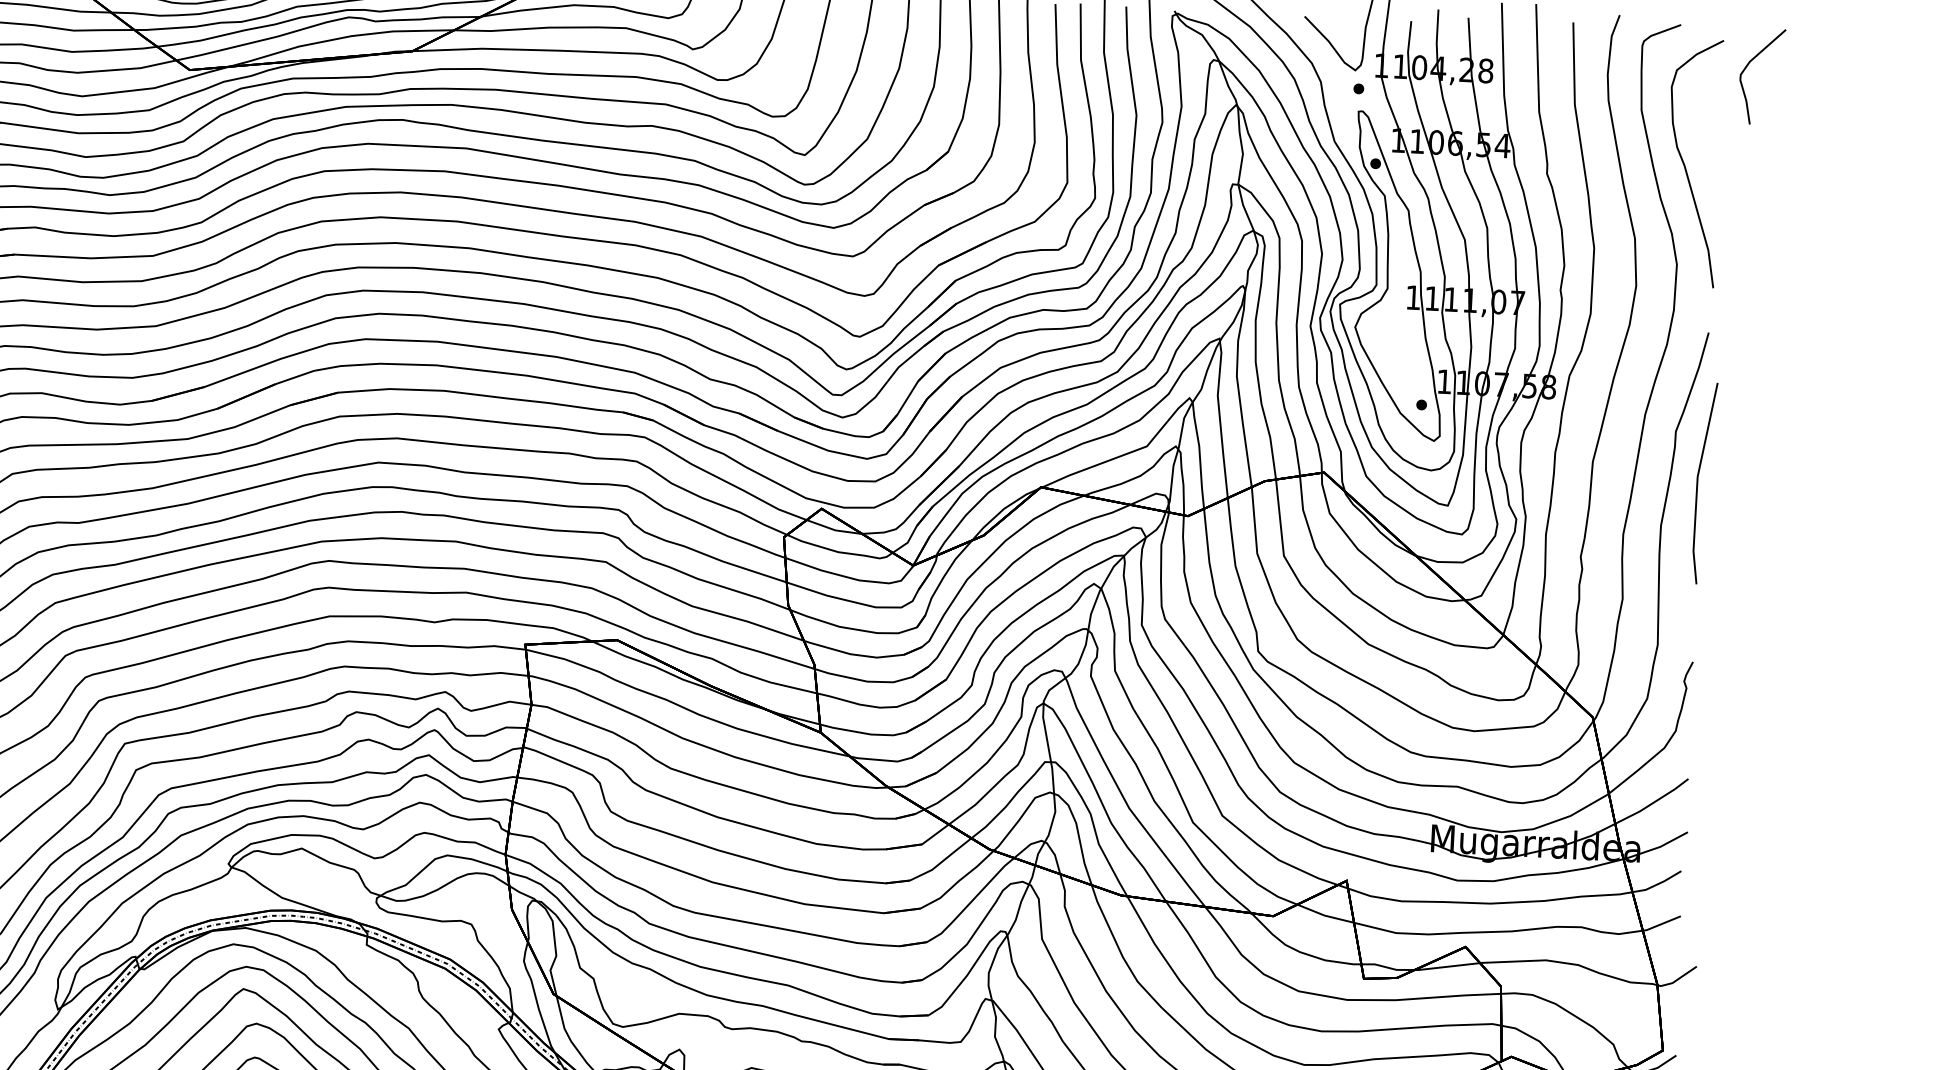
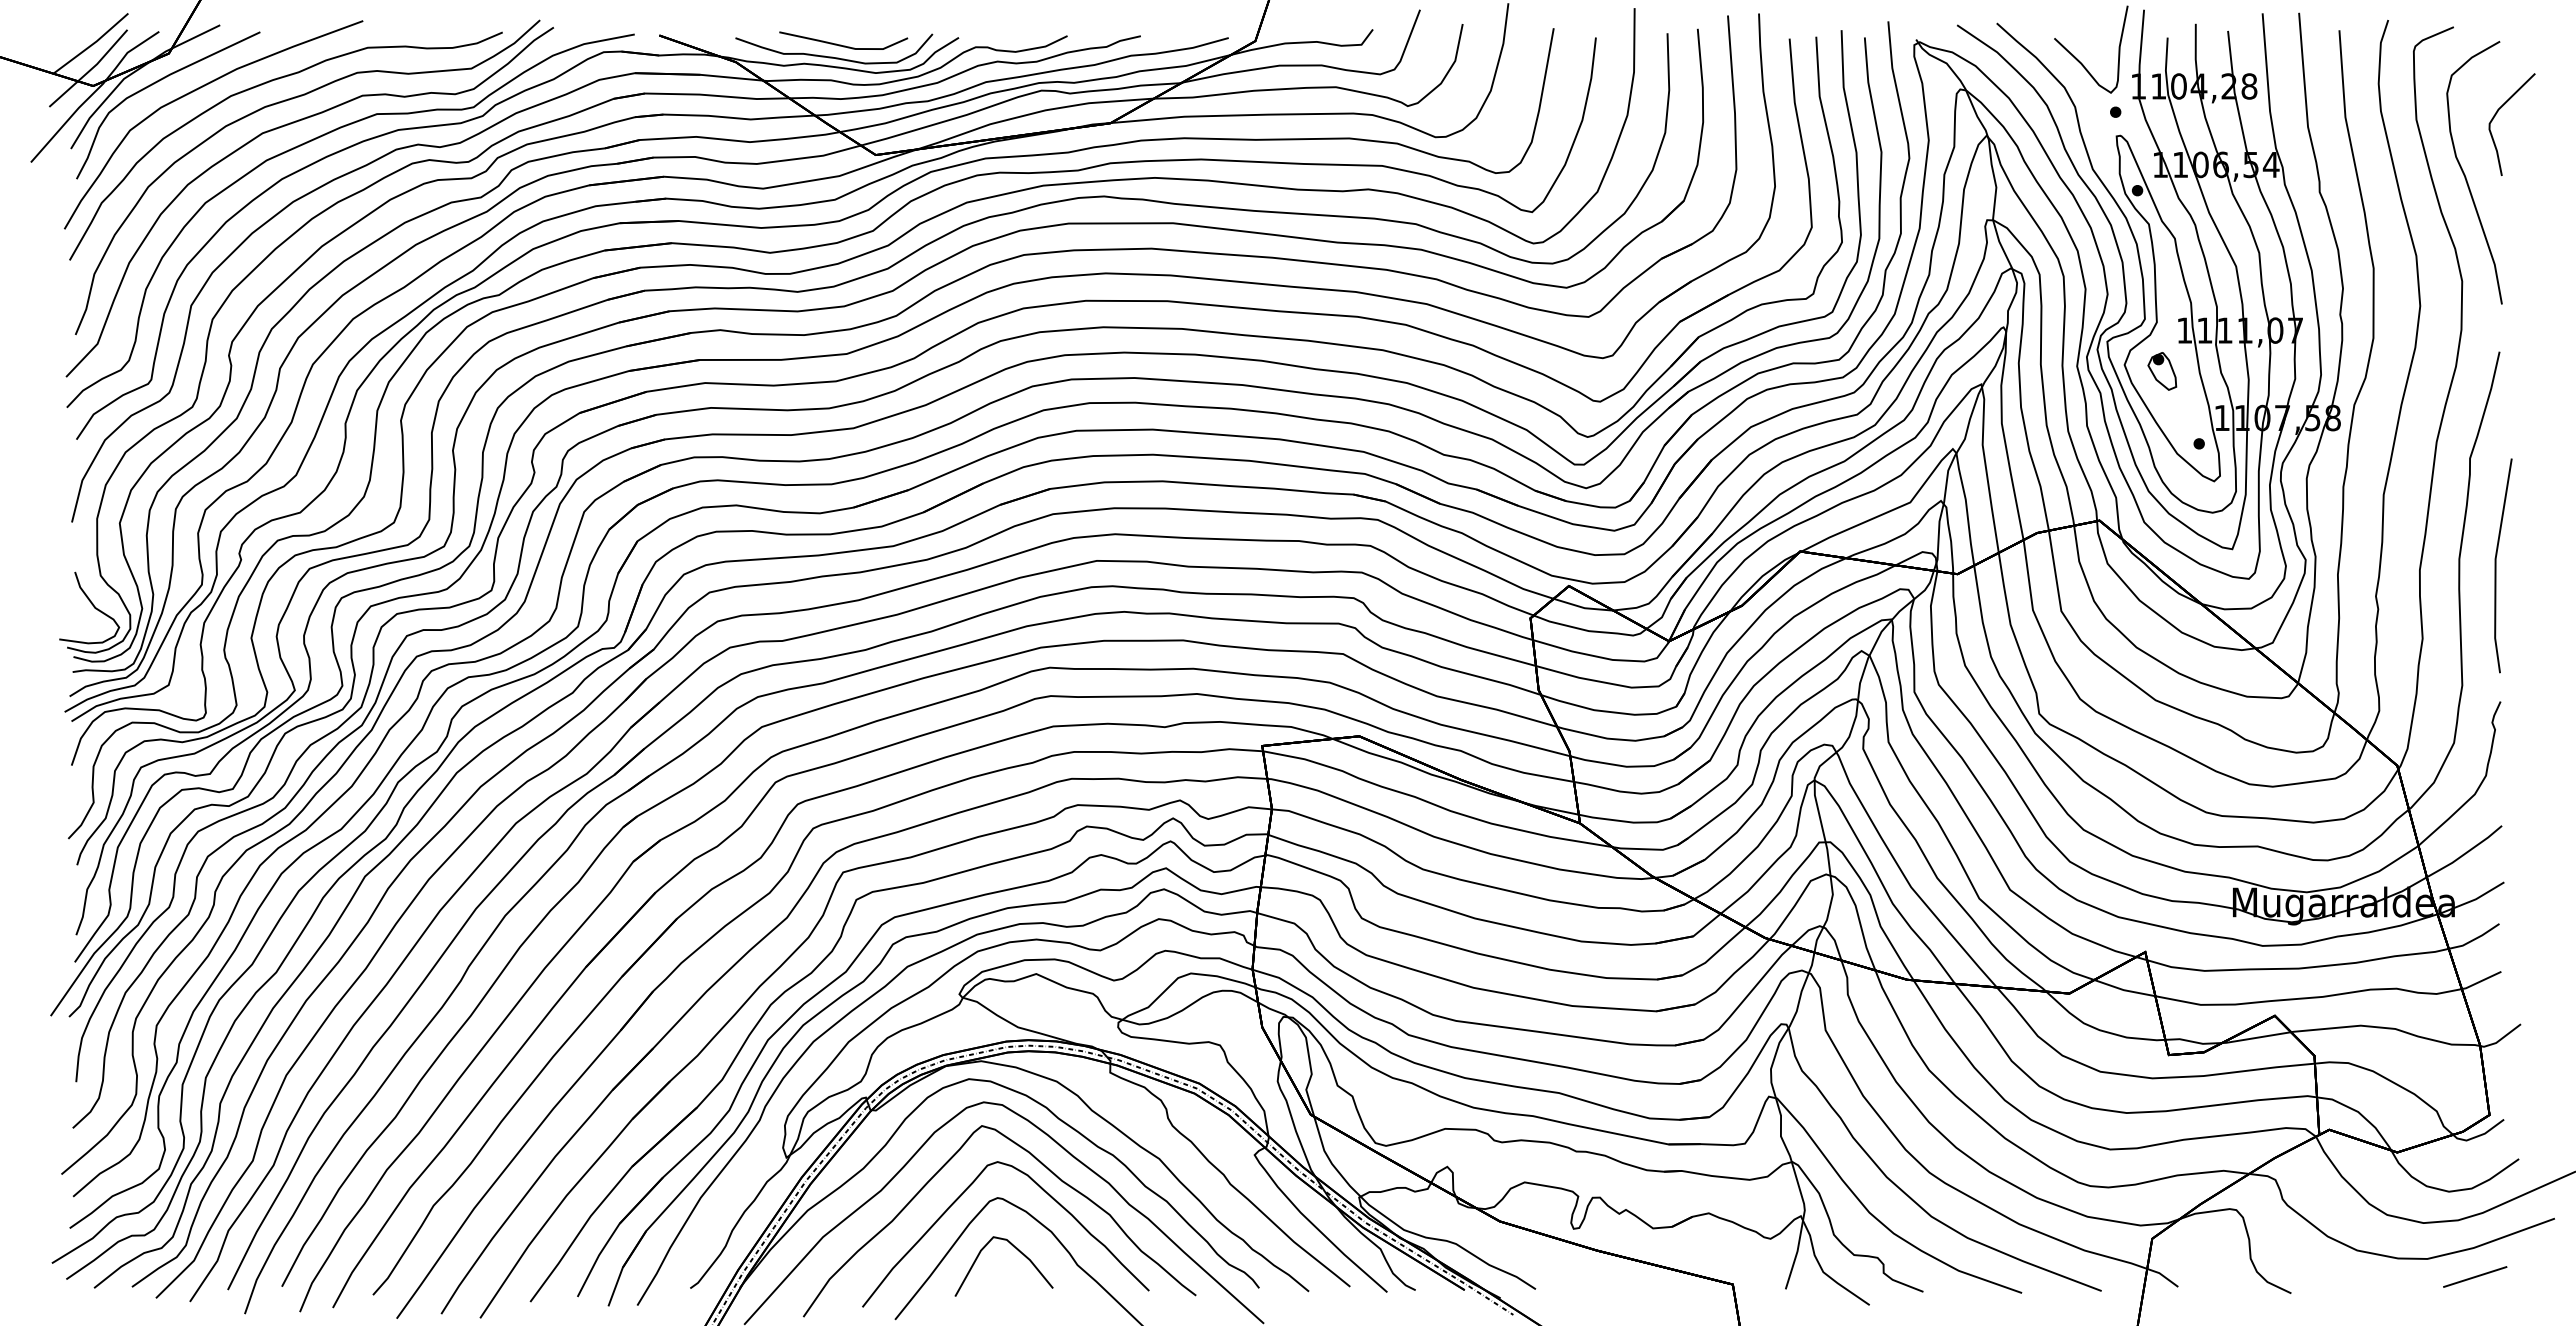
curve: (1748, 65) -> (2497, 113), moved
part: (1390, 335) -> (2162, 371), added
line: (1698, 482) -> (2496, 565), moved

